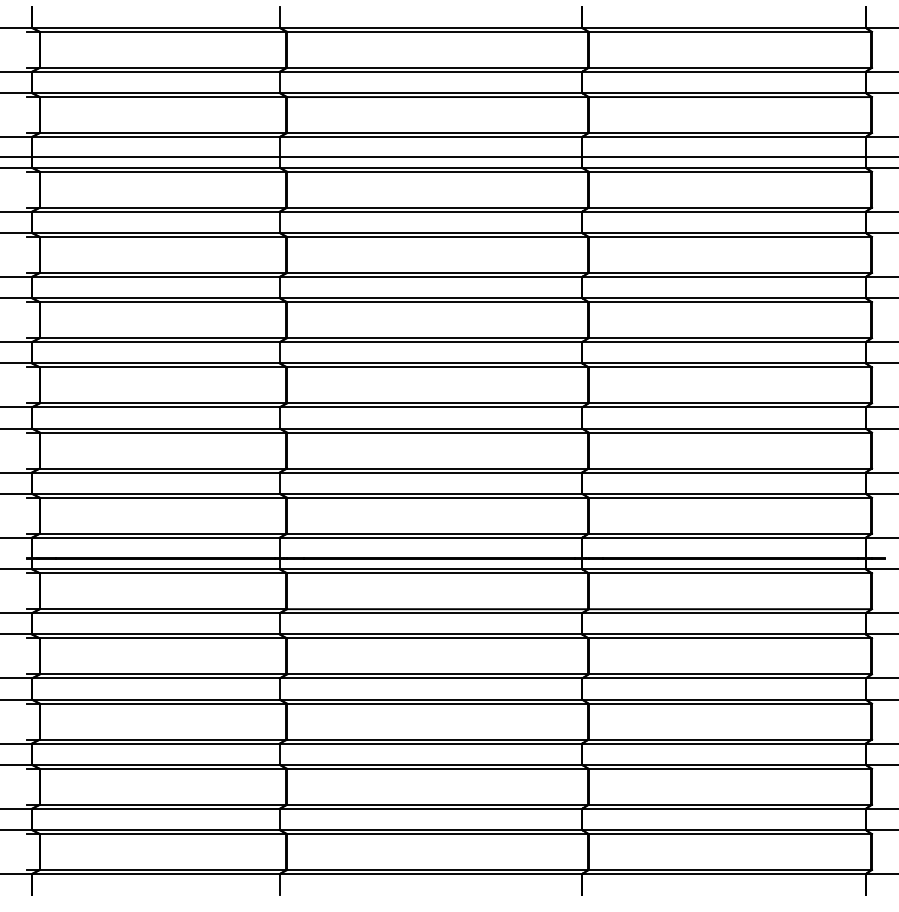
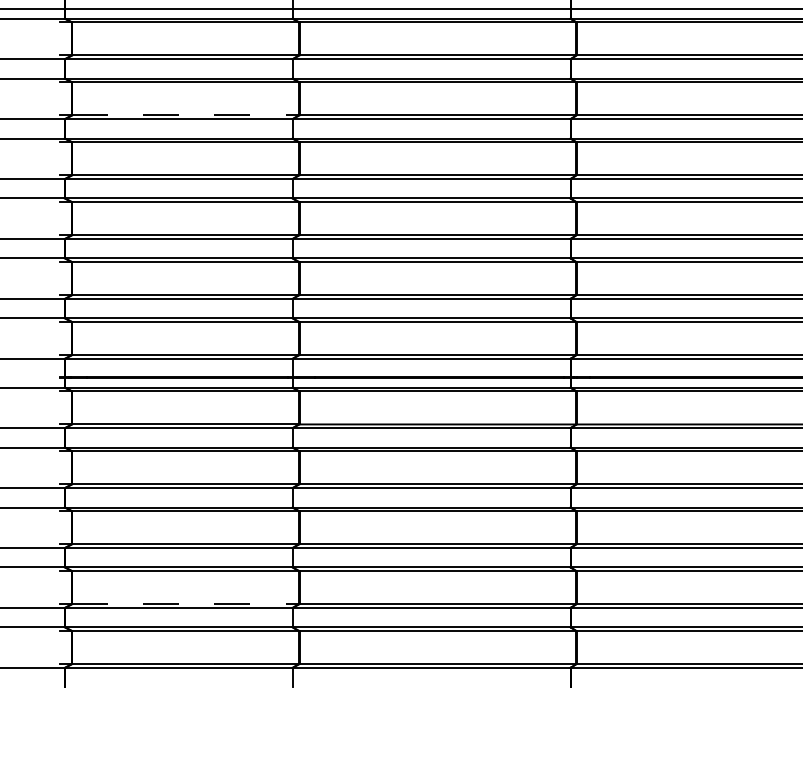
line: (163, 272) -> (185, 115), solid -> dashed
line: (163, 804) -> (185, 603), solid -> dashed

